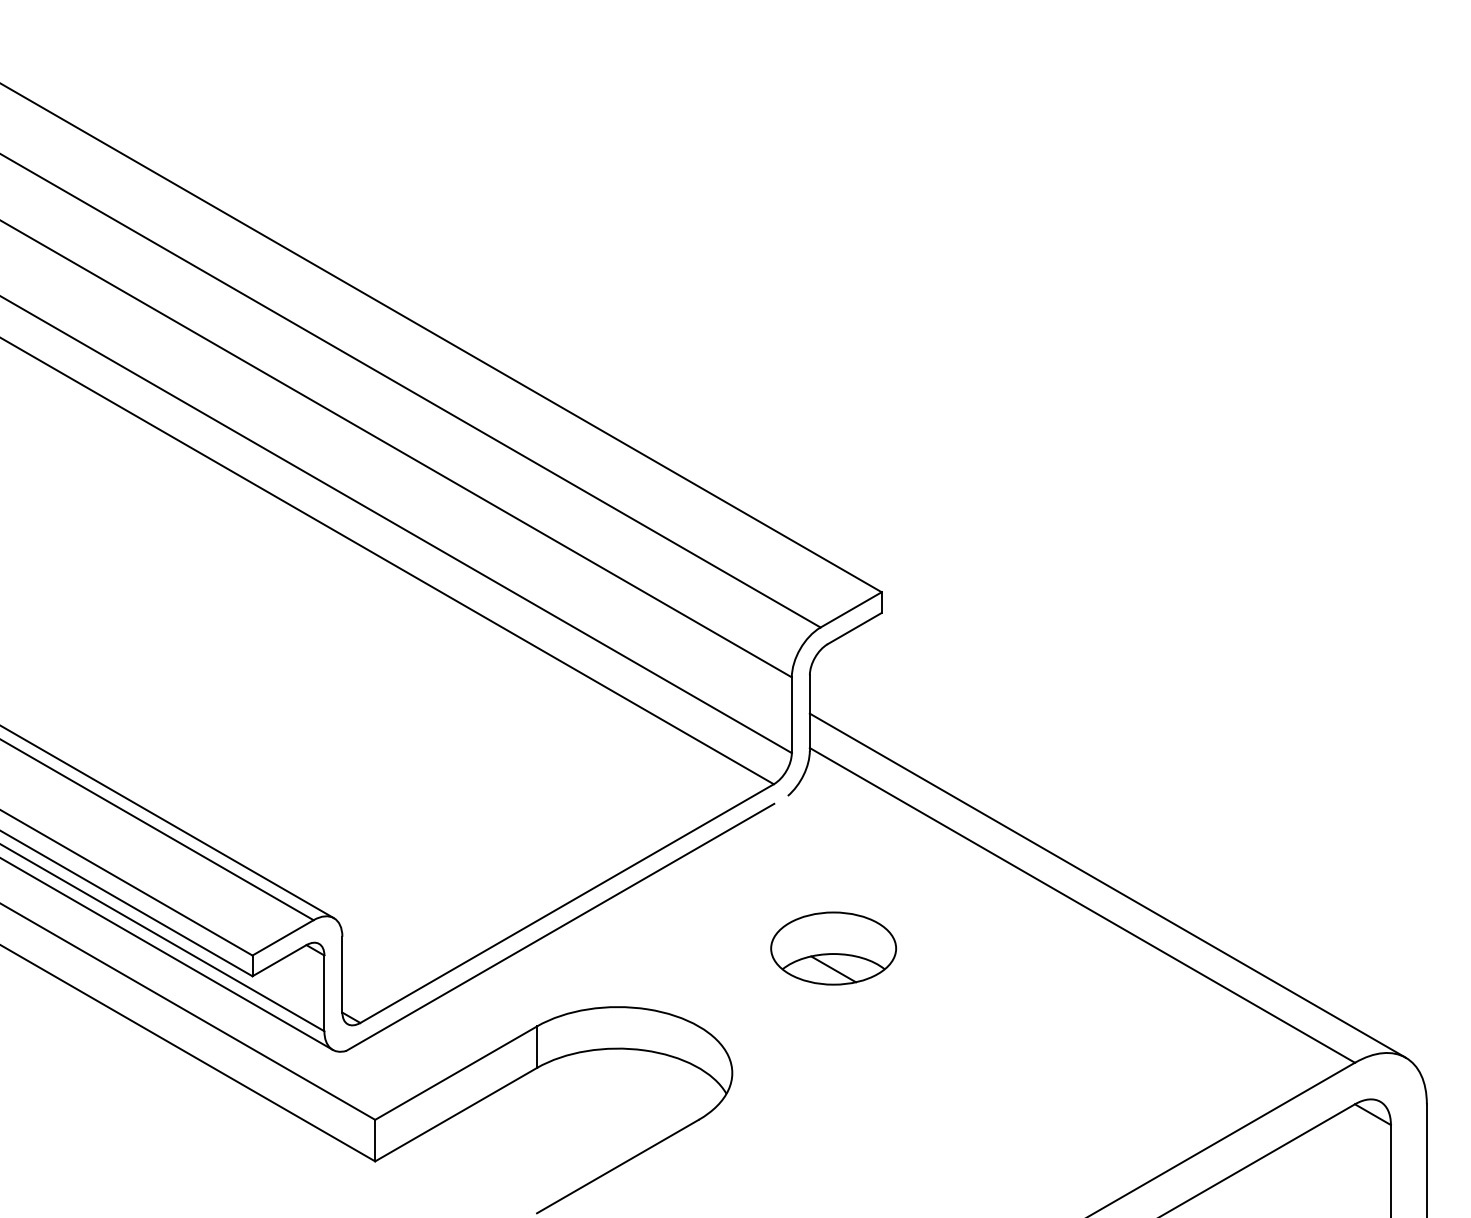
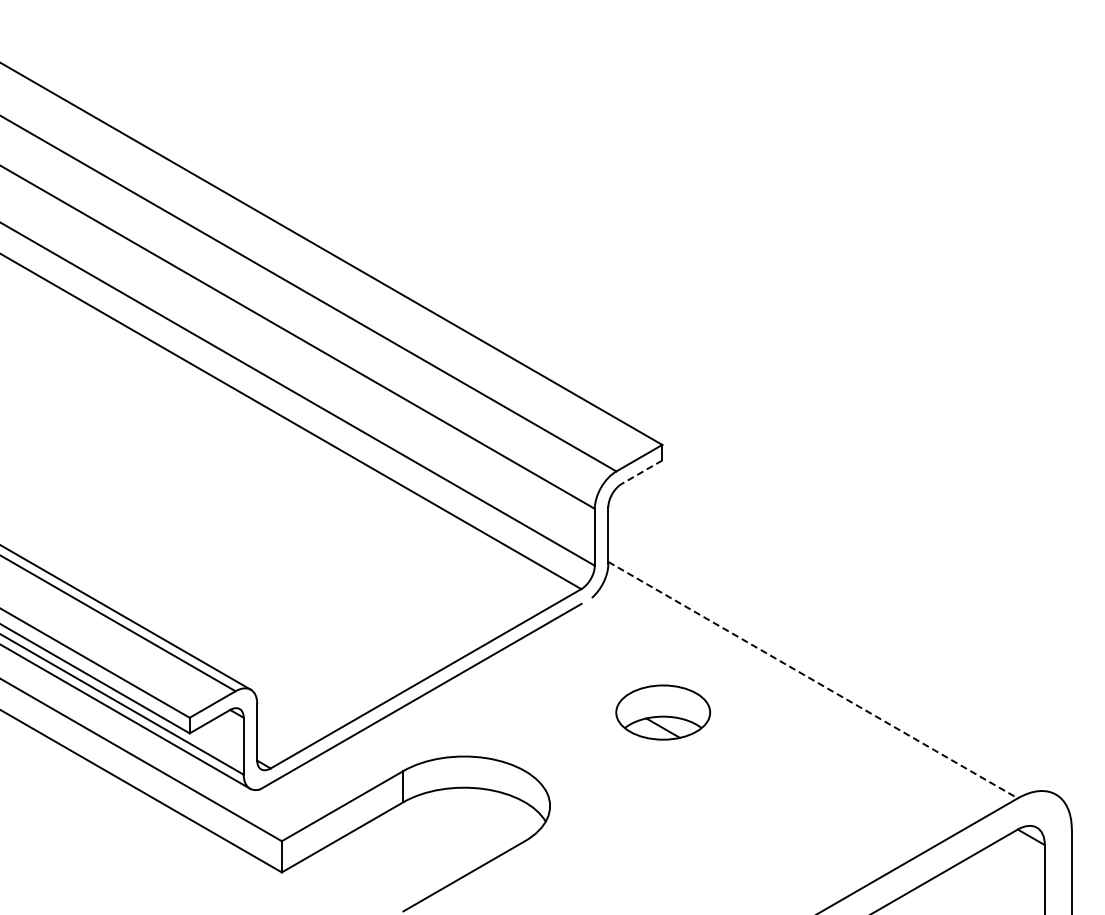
line: (853, 628) -> (641, 472), solid -> dashed
line: (1108, 885) -> (832, 665), removed
line: (1082, 905) -> (813, 680), solid -> dashed
part: (834, 948) -> (663, 712), moved

